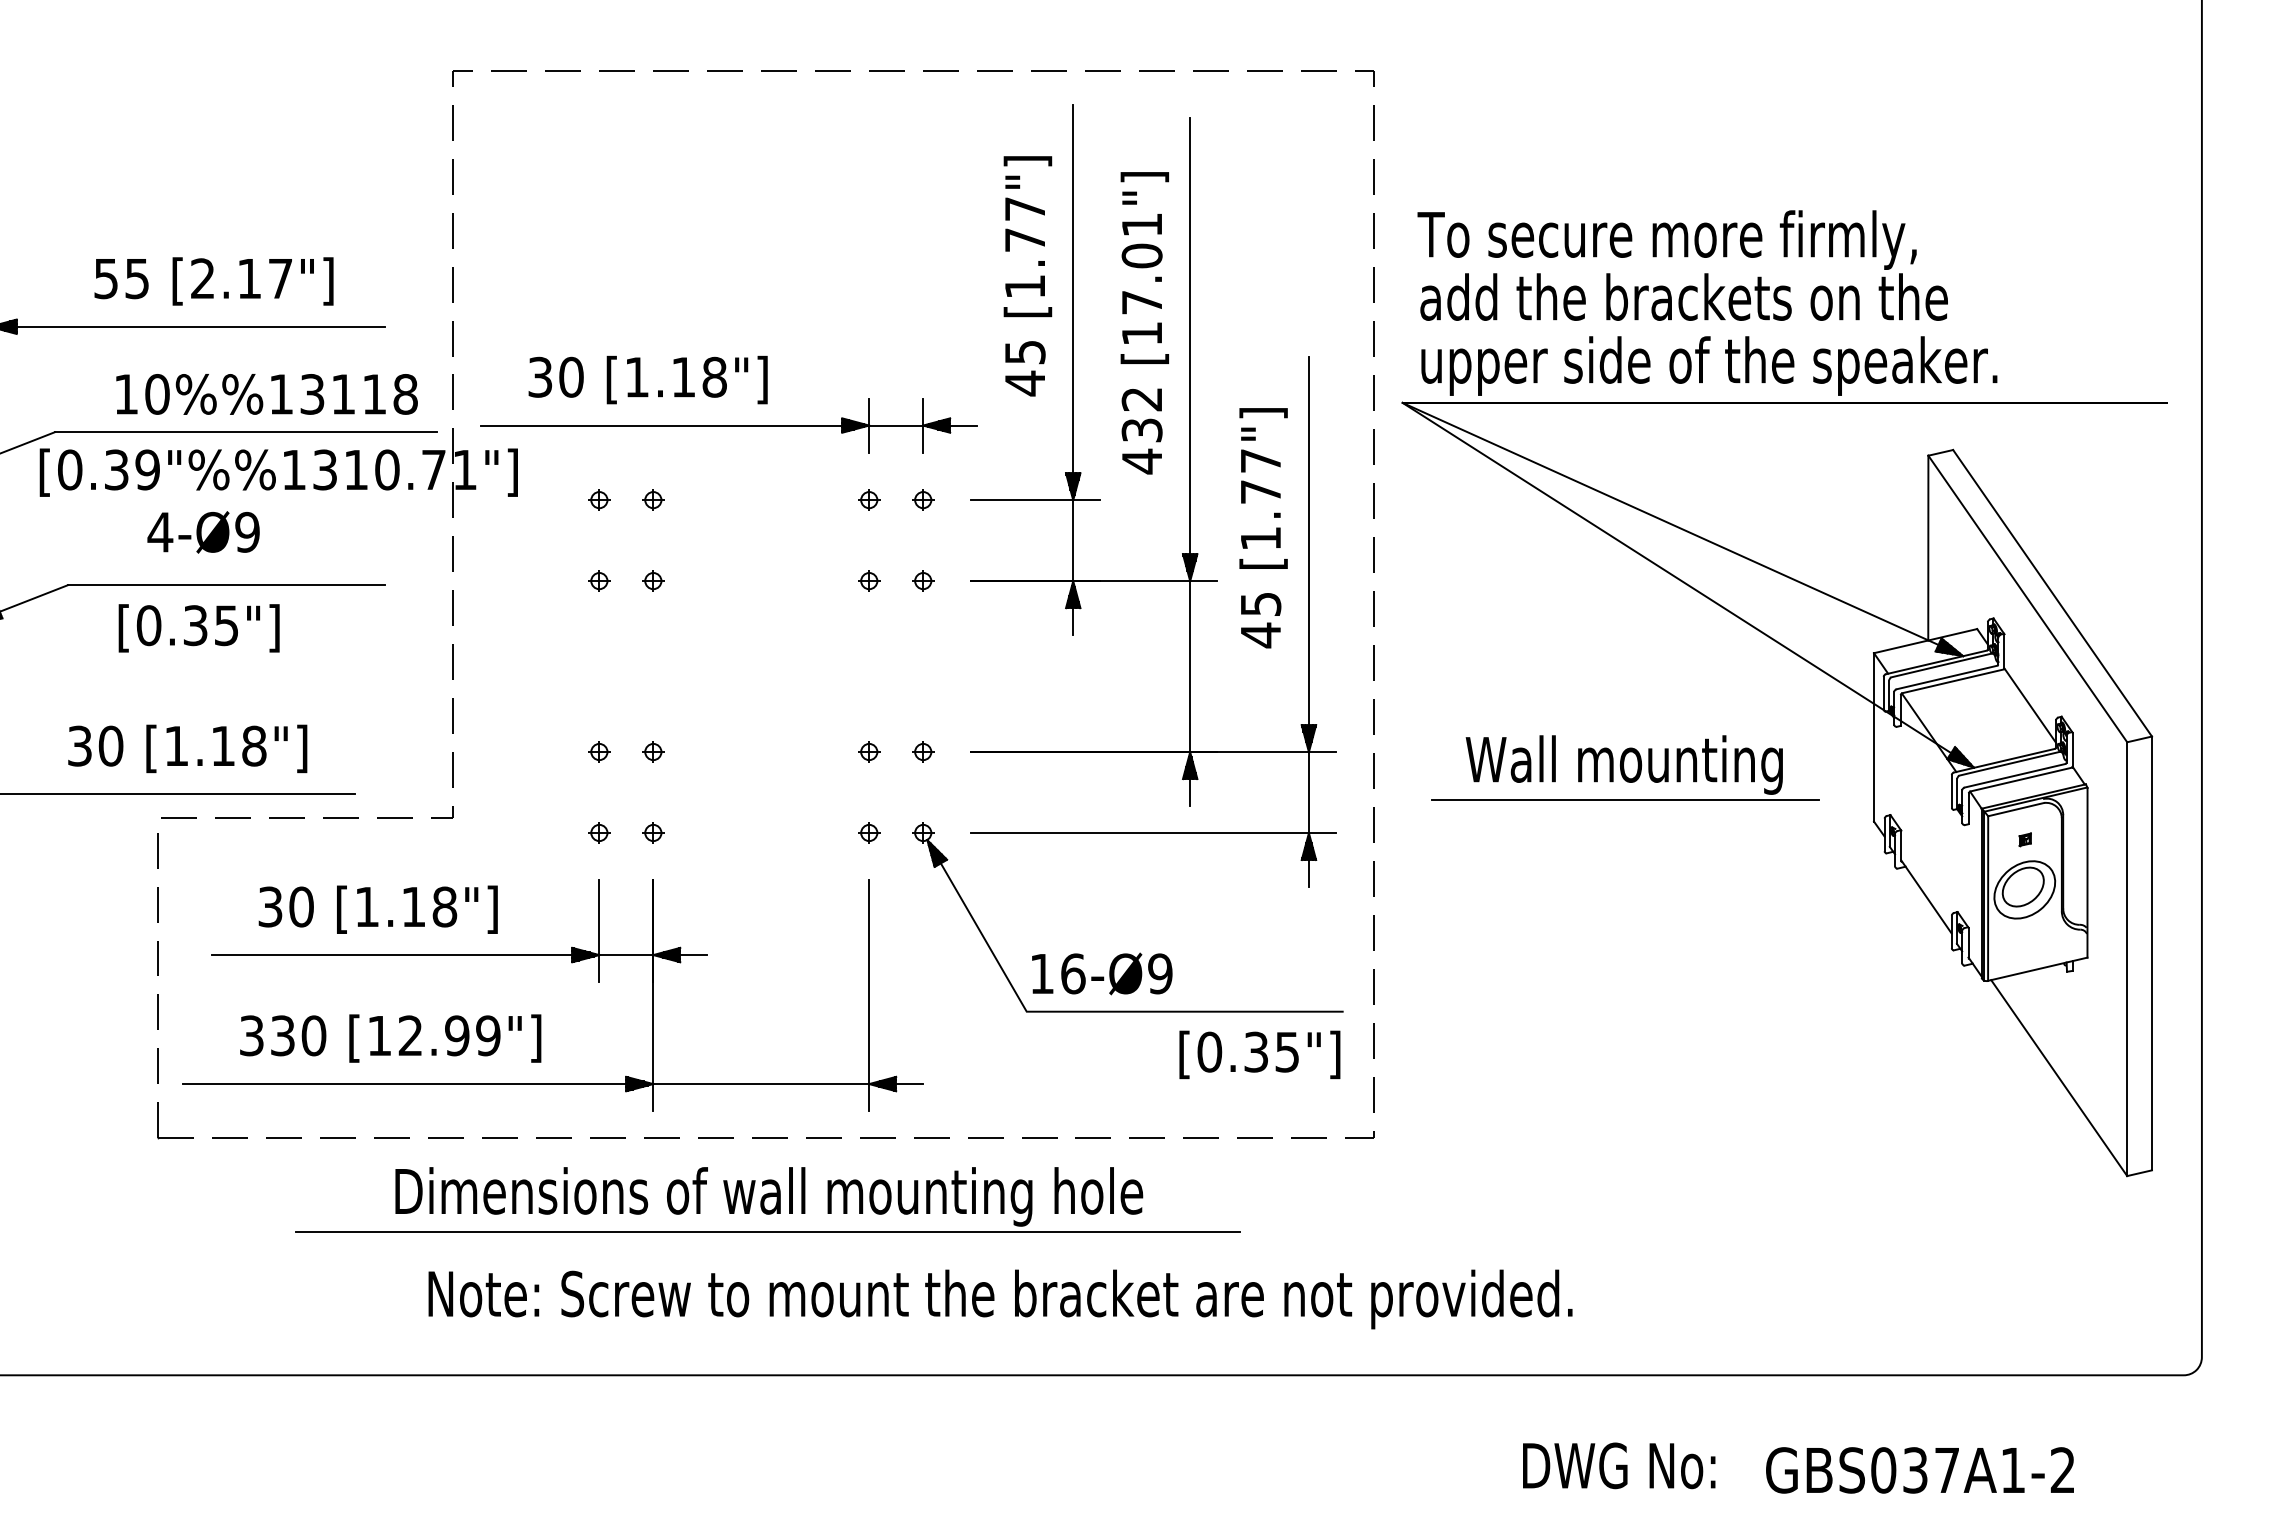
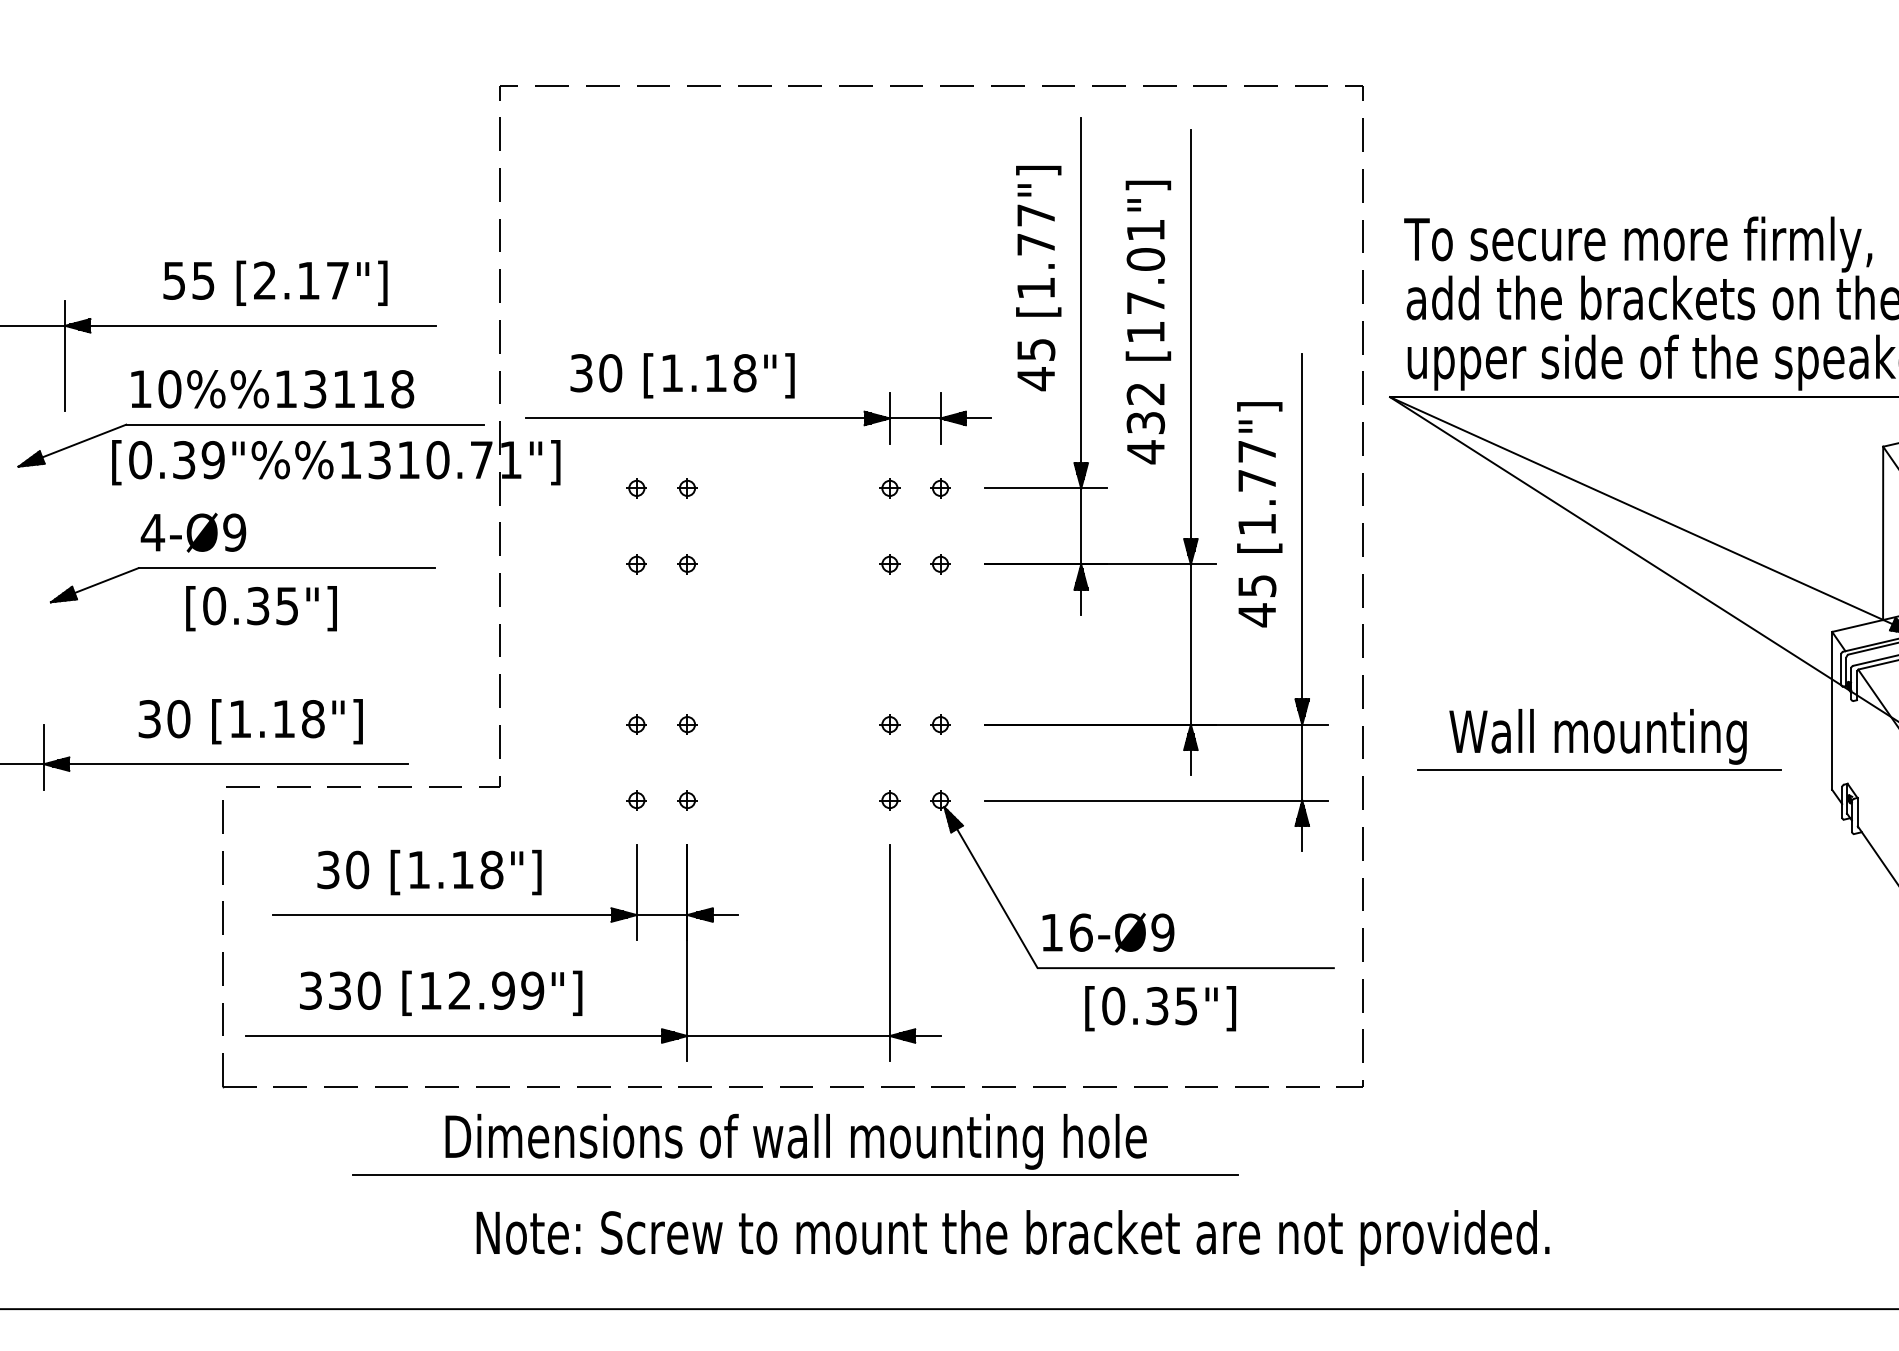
text: (266, 394) -> (272, 389), moved
text: (203, 532) -> (193, 532), moved
text: (1259, 1054) -> (1160, 1008), moved

